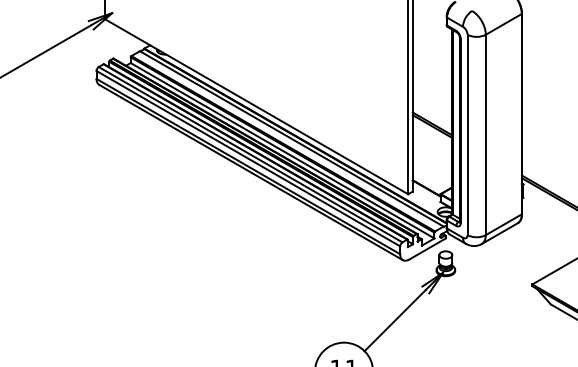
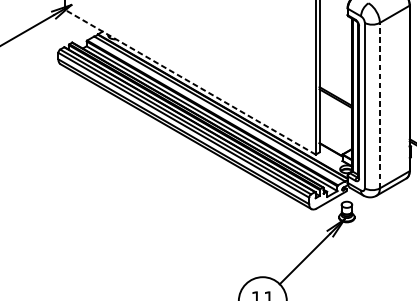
line: (255, 106) -> (189, 82), solid -> dashed
line: (485, 134) -> (379, 105), solid -> dashed

